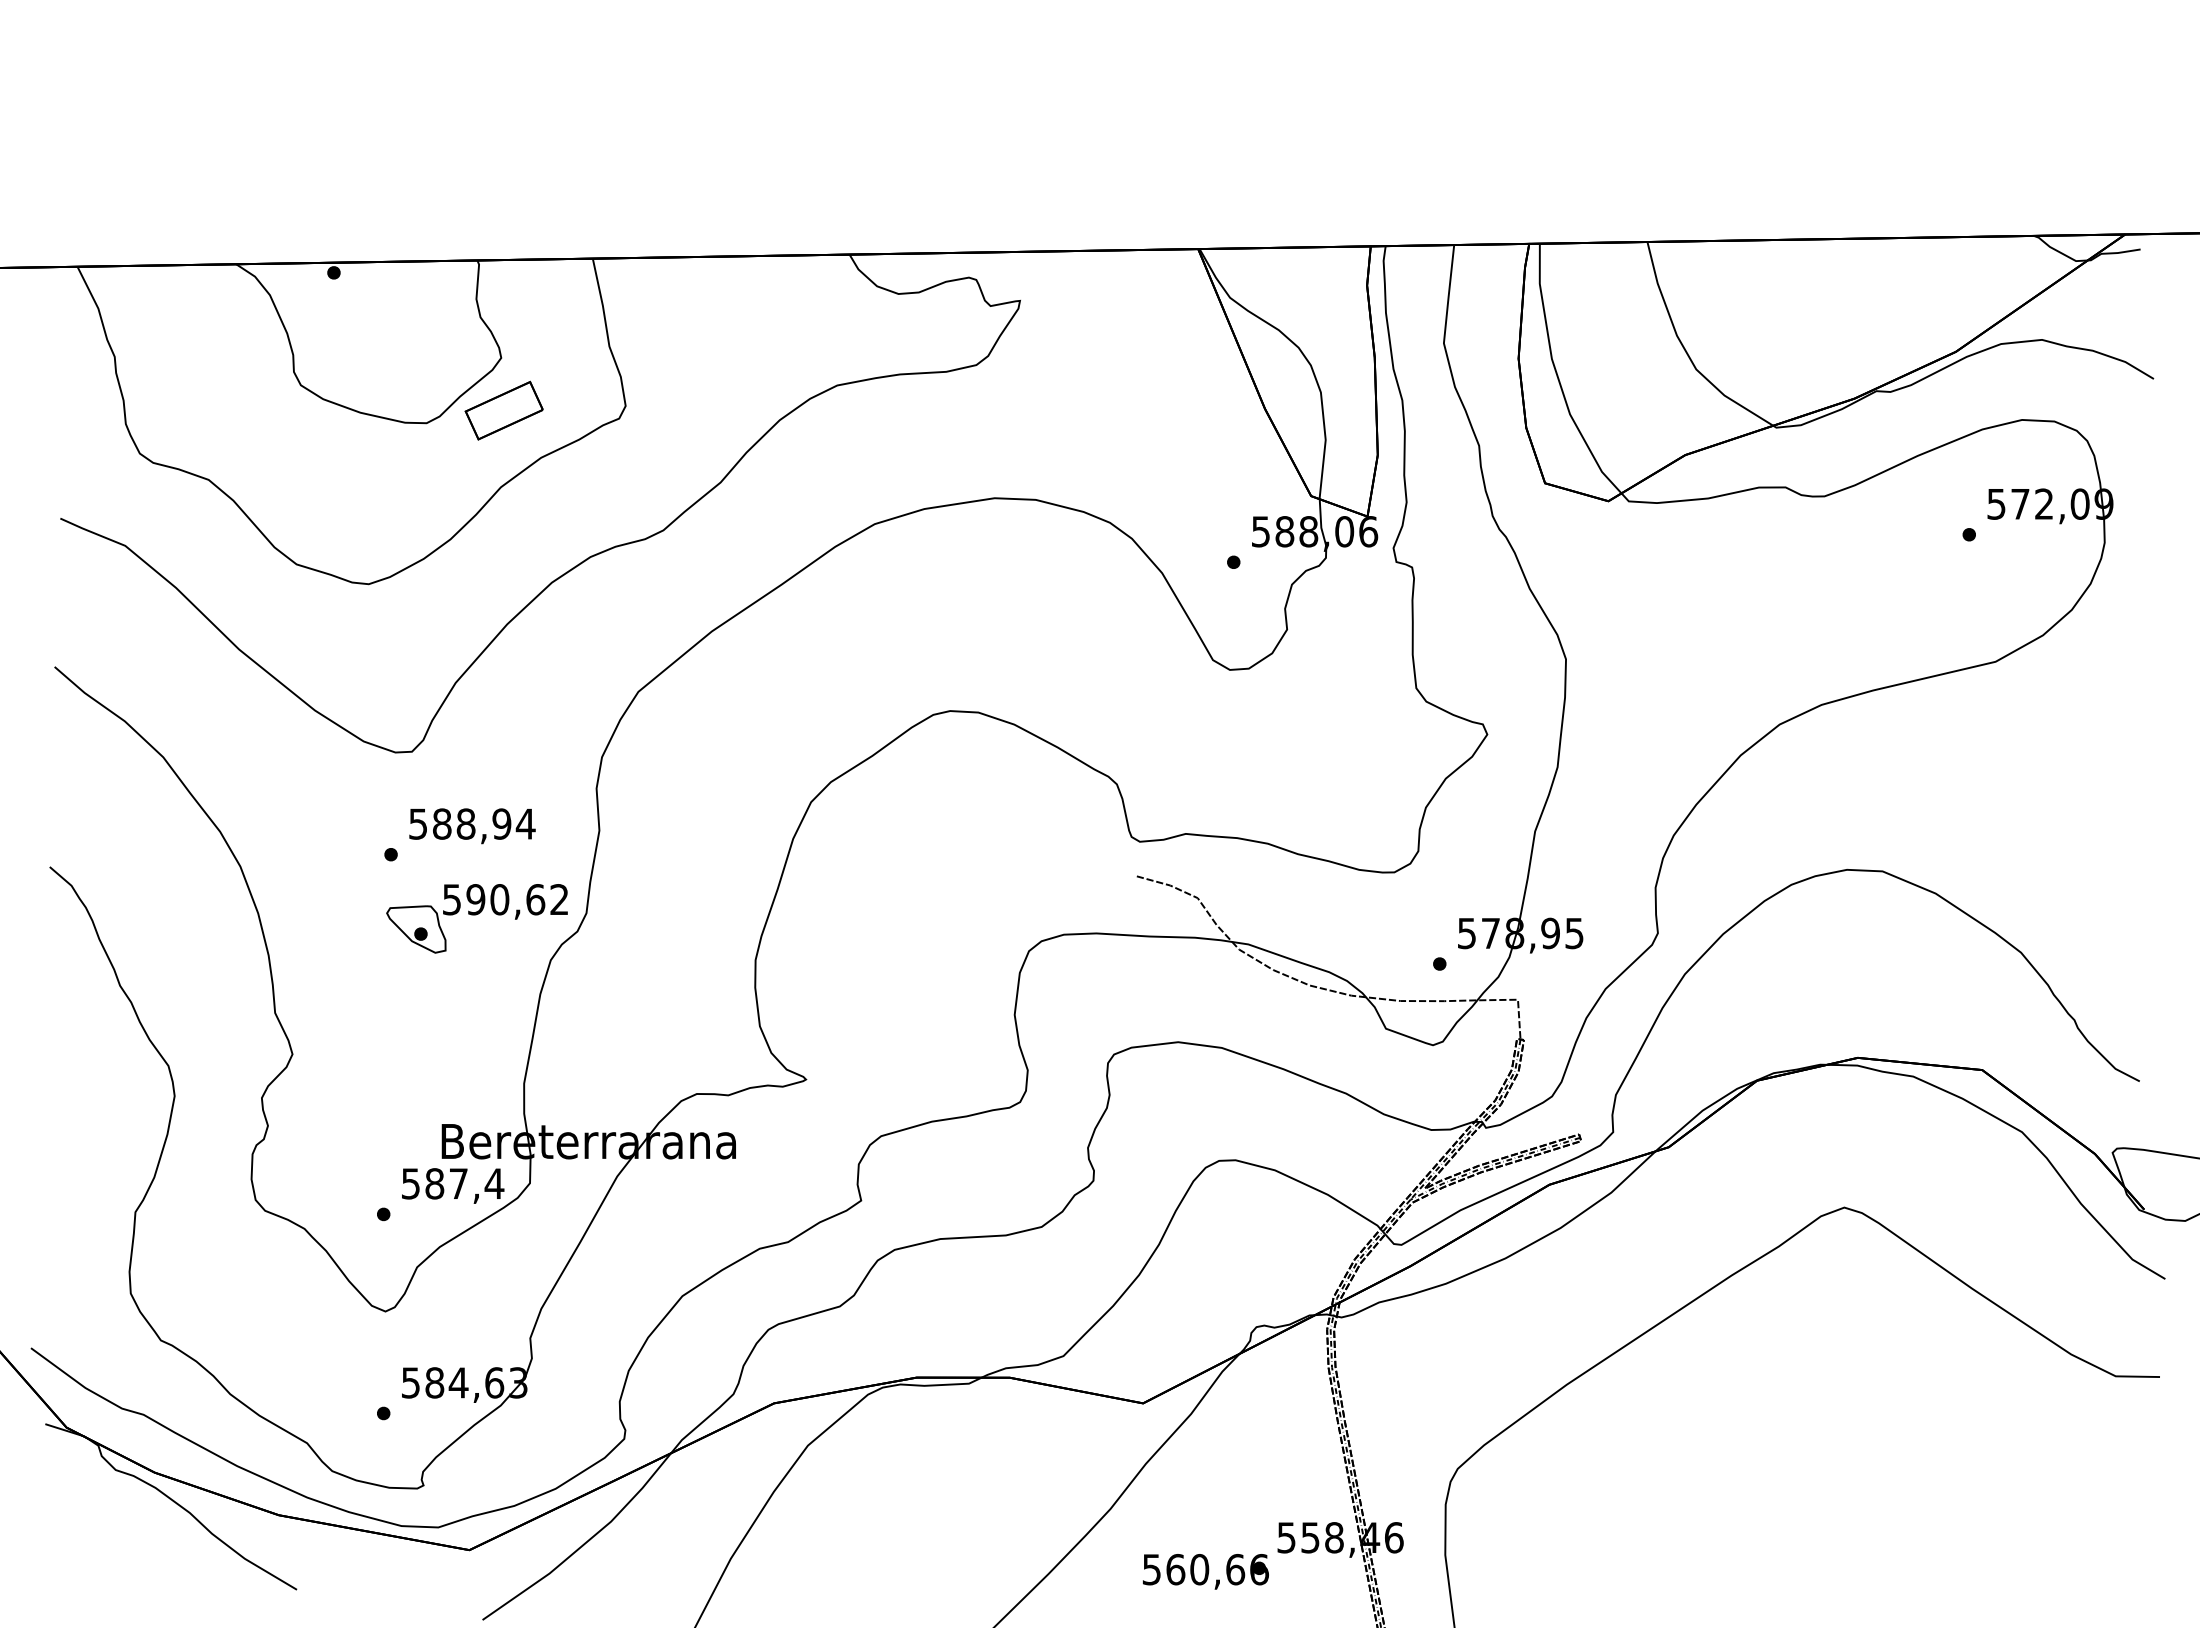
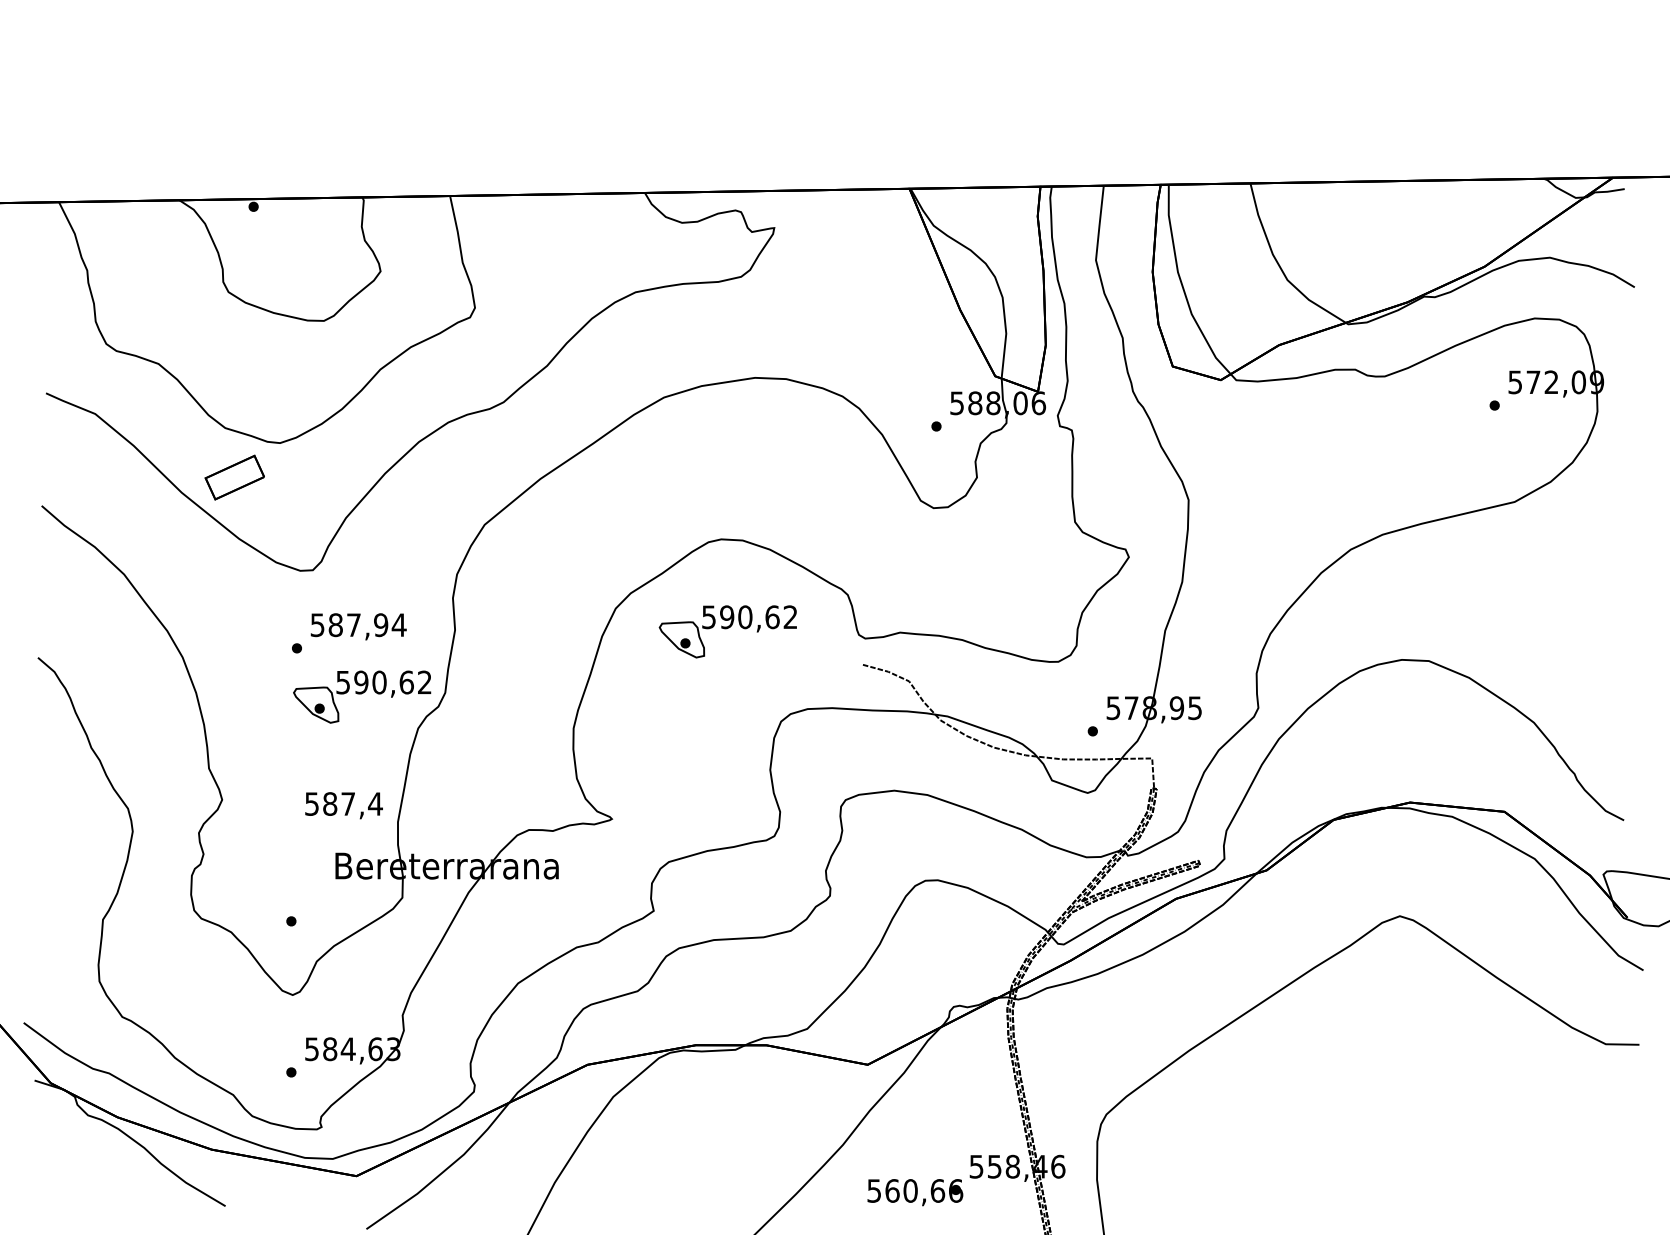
part: (503, 410) -> (234, 477), moved
text: (465, 823) -> (353, 624), 588,94 -> 587,94
part: (958, 832) -> (727, 631), added
text: (453, 1185) -> (344, 805), moved

